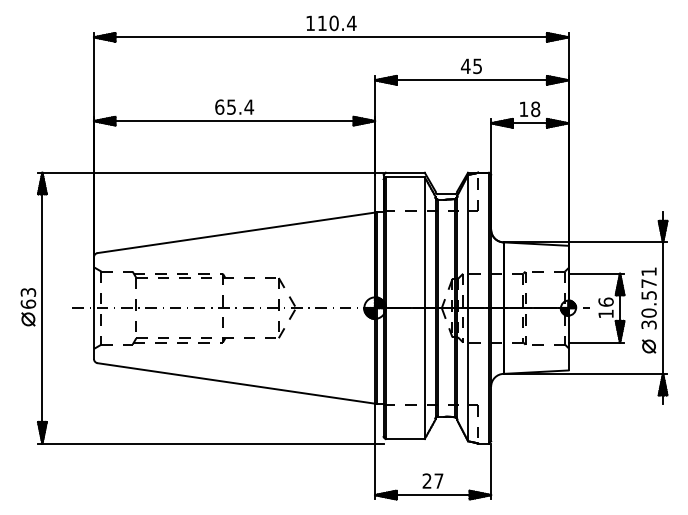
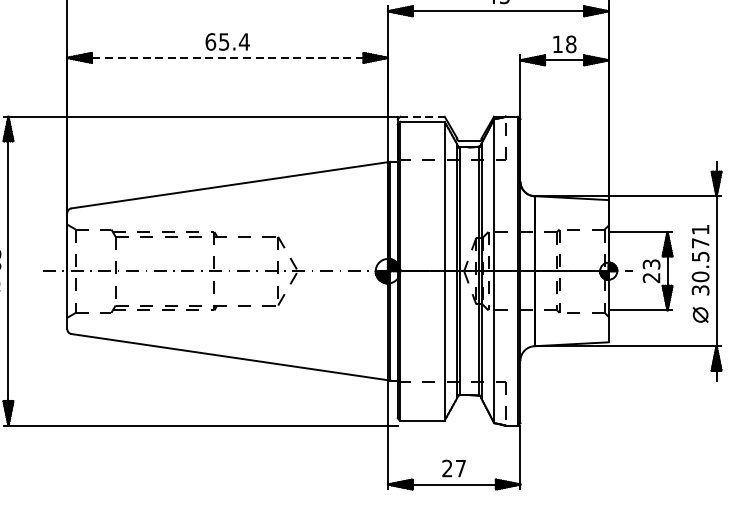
line: (234, 121) -> (227, 58), solid -> dashed
line: (405, 172) -> (422, 116), solid -> dashed
text: (605, 307) -> (650, 270), 16 -> 23

